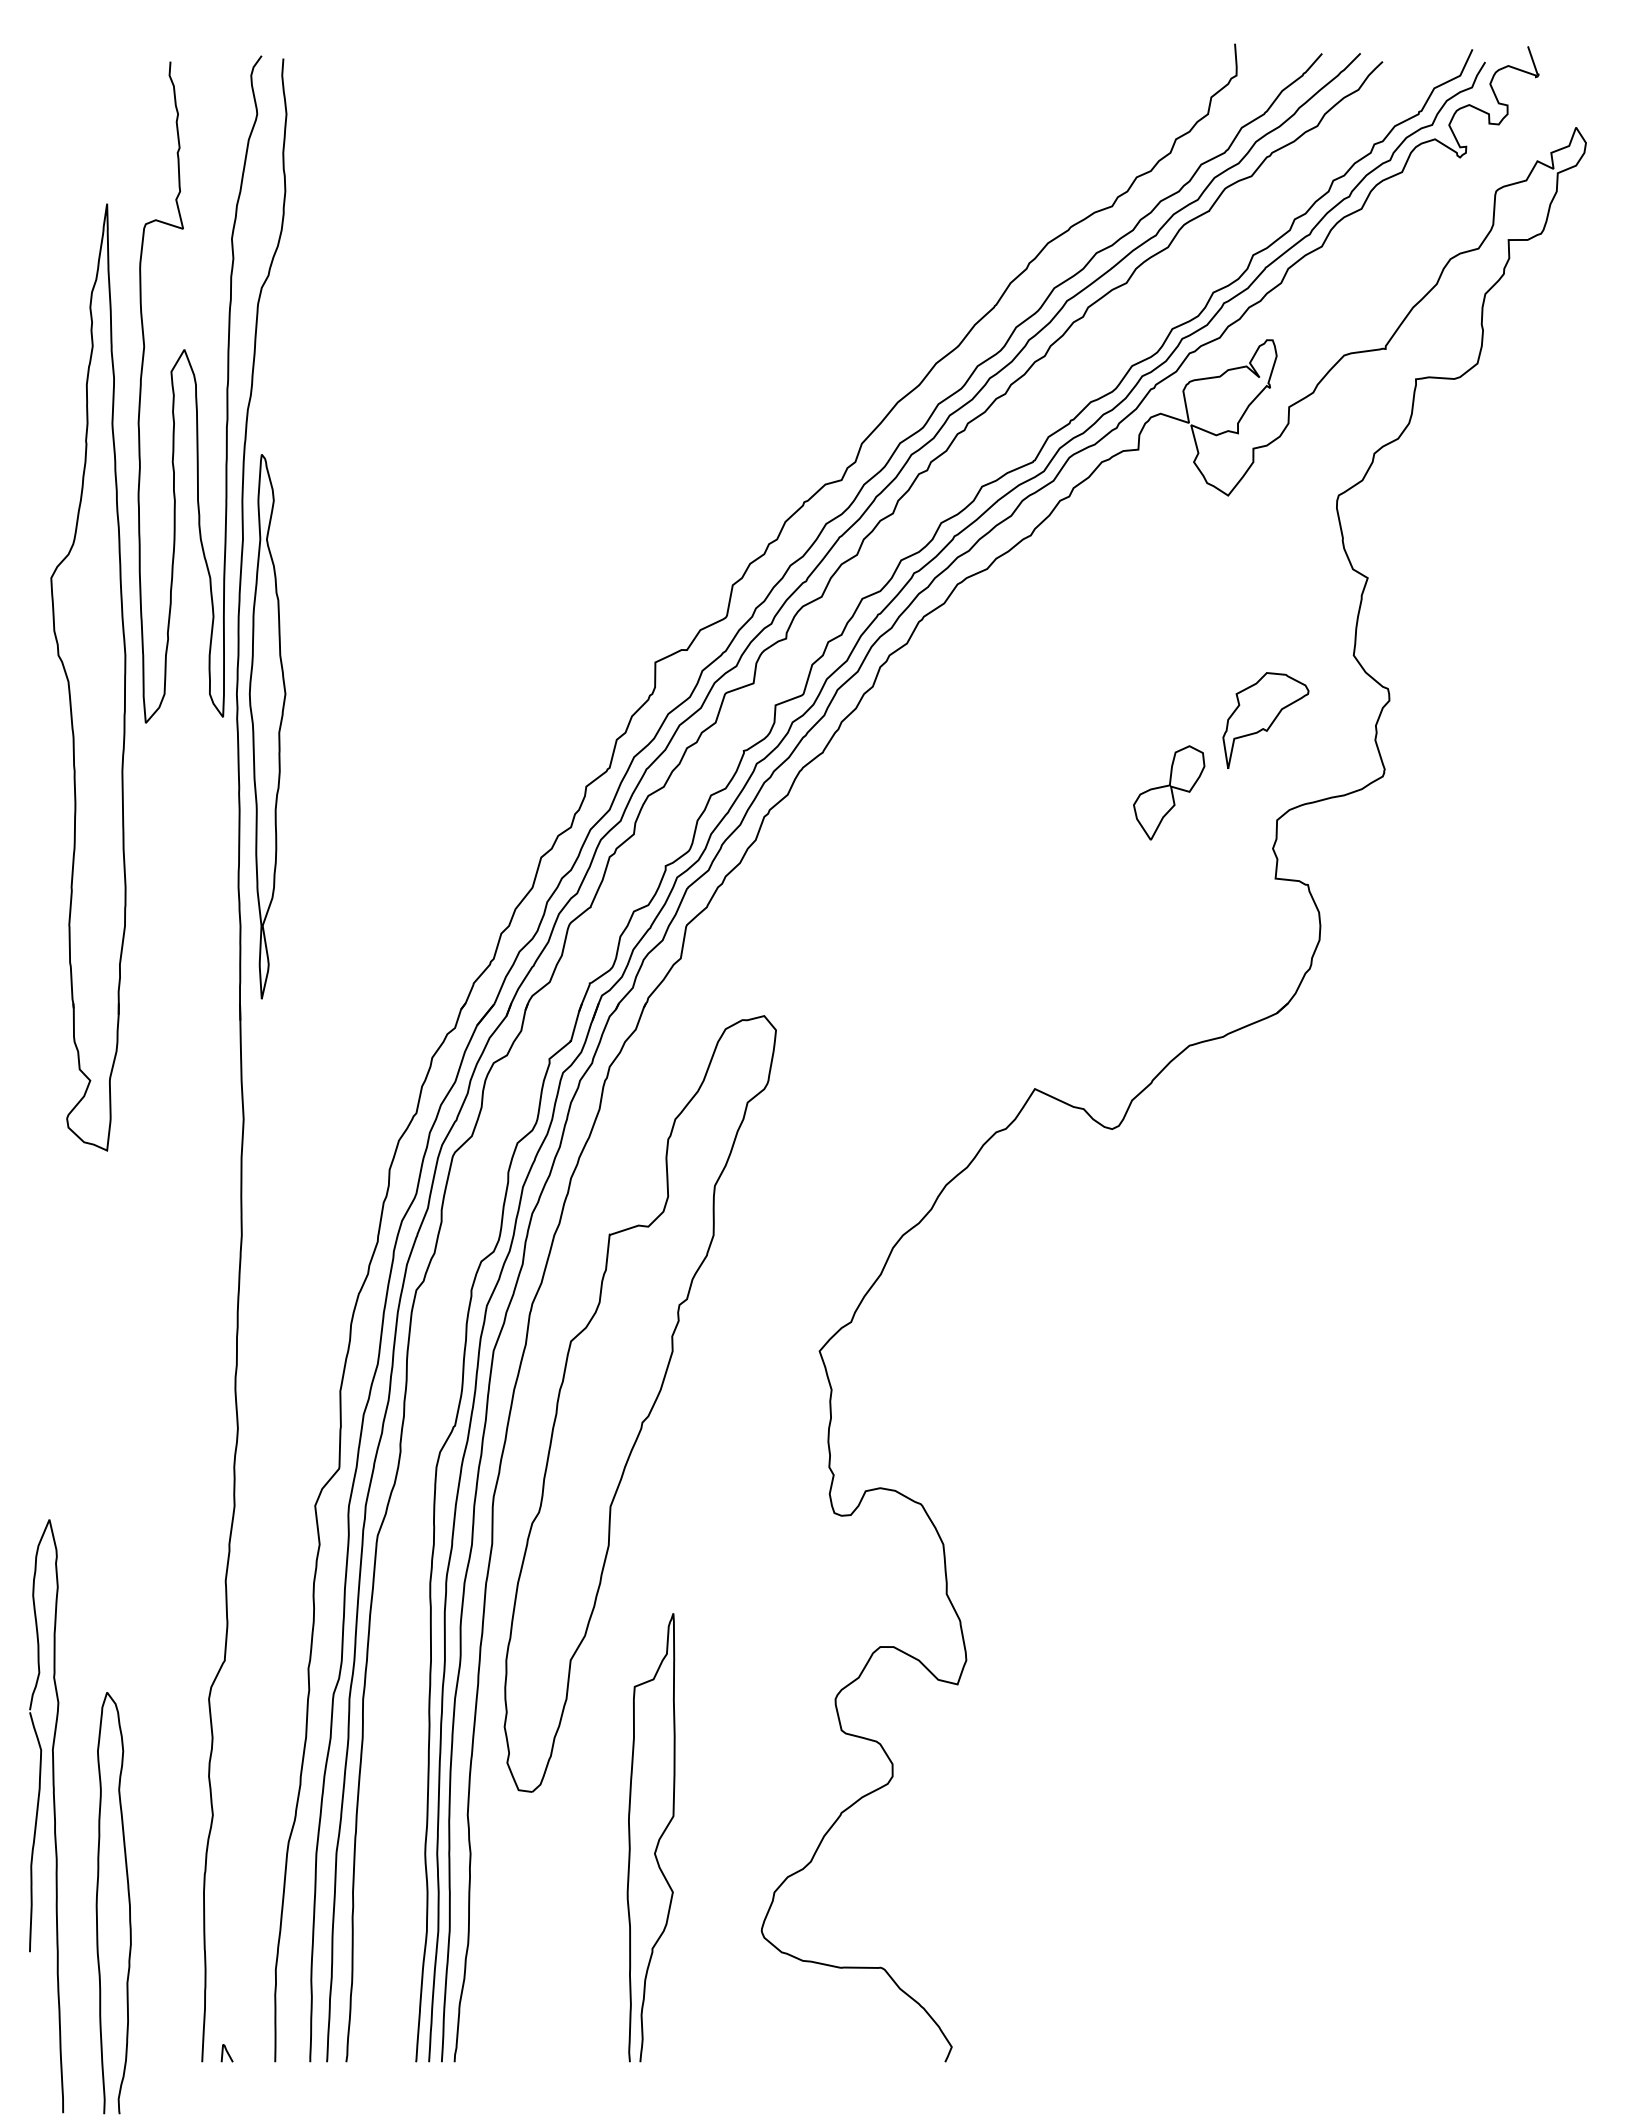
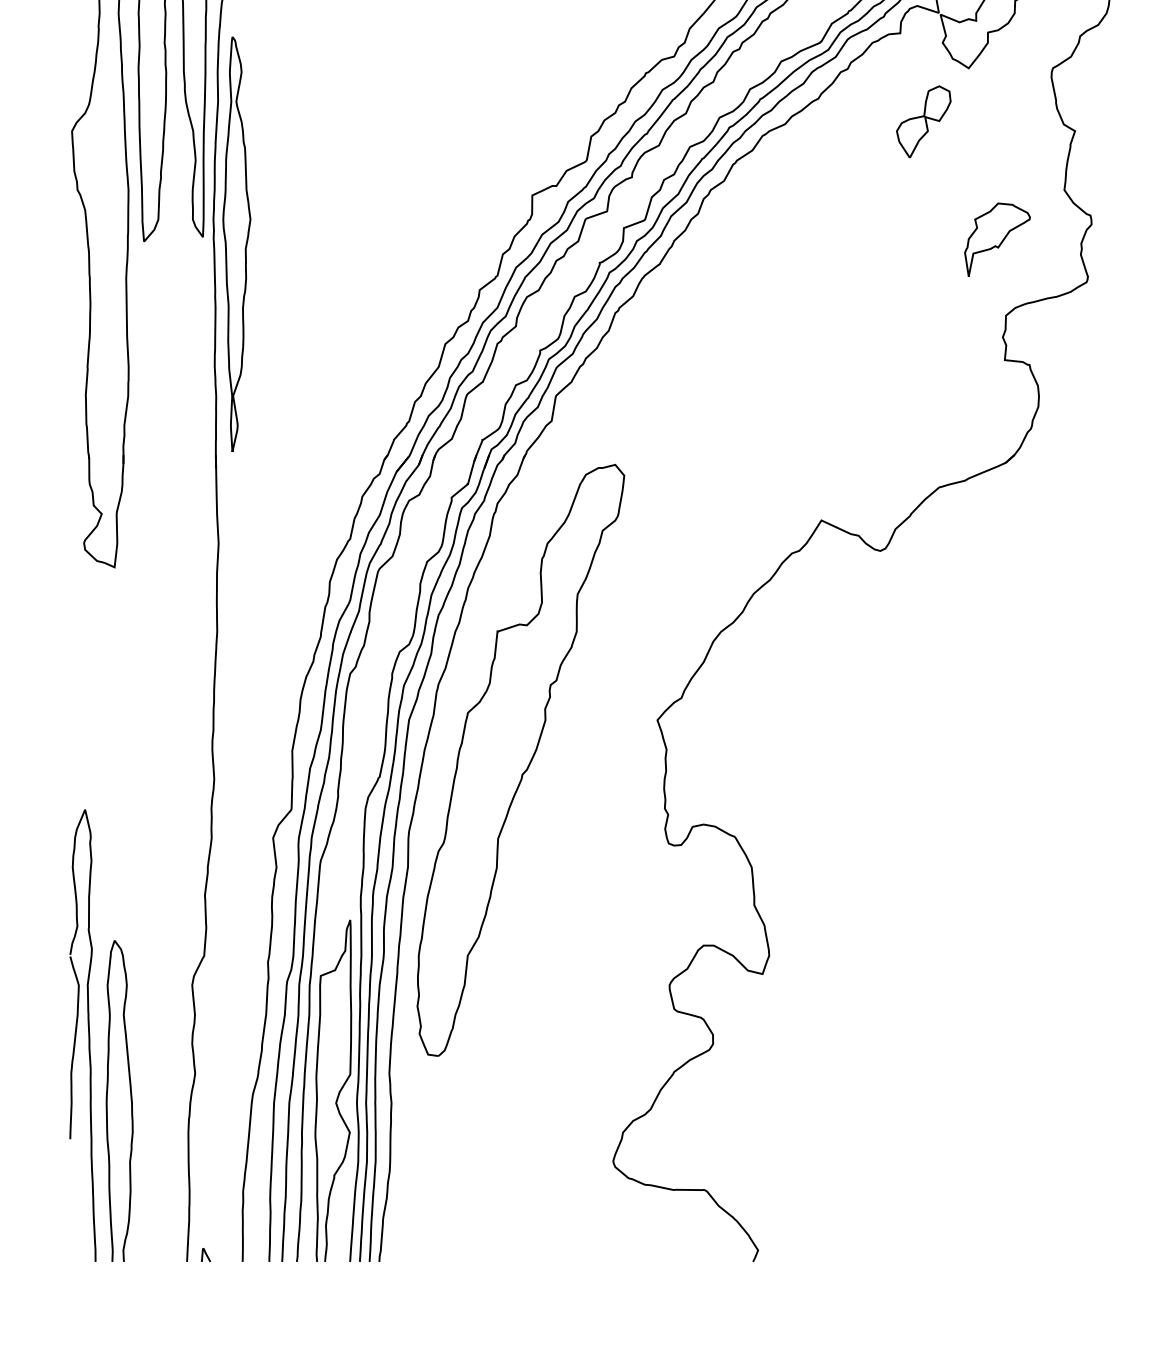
part: (1169, 792) -> (924, 121), moved
part: (53, 1815) -> (88, 1035), moved
curve: (657, 1841) -> (338, 1093), moved
curve: (128, 1903) -> (130, 1101), moved

